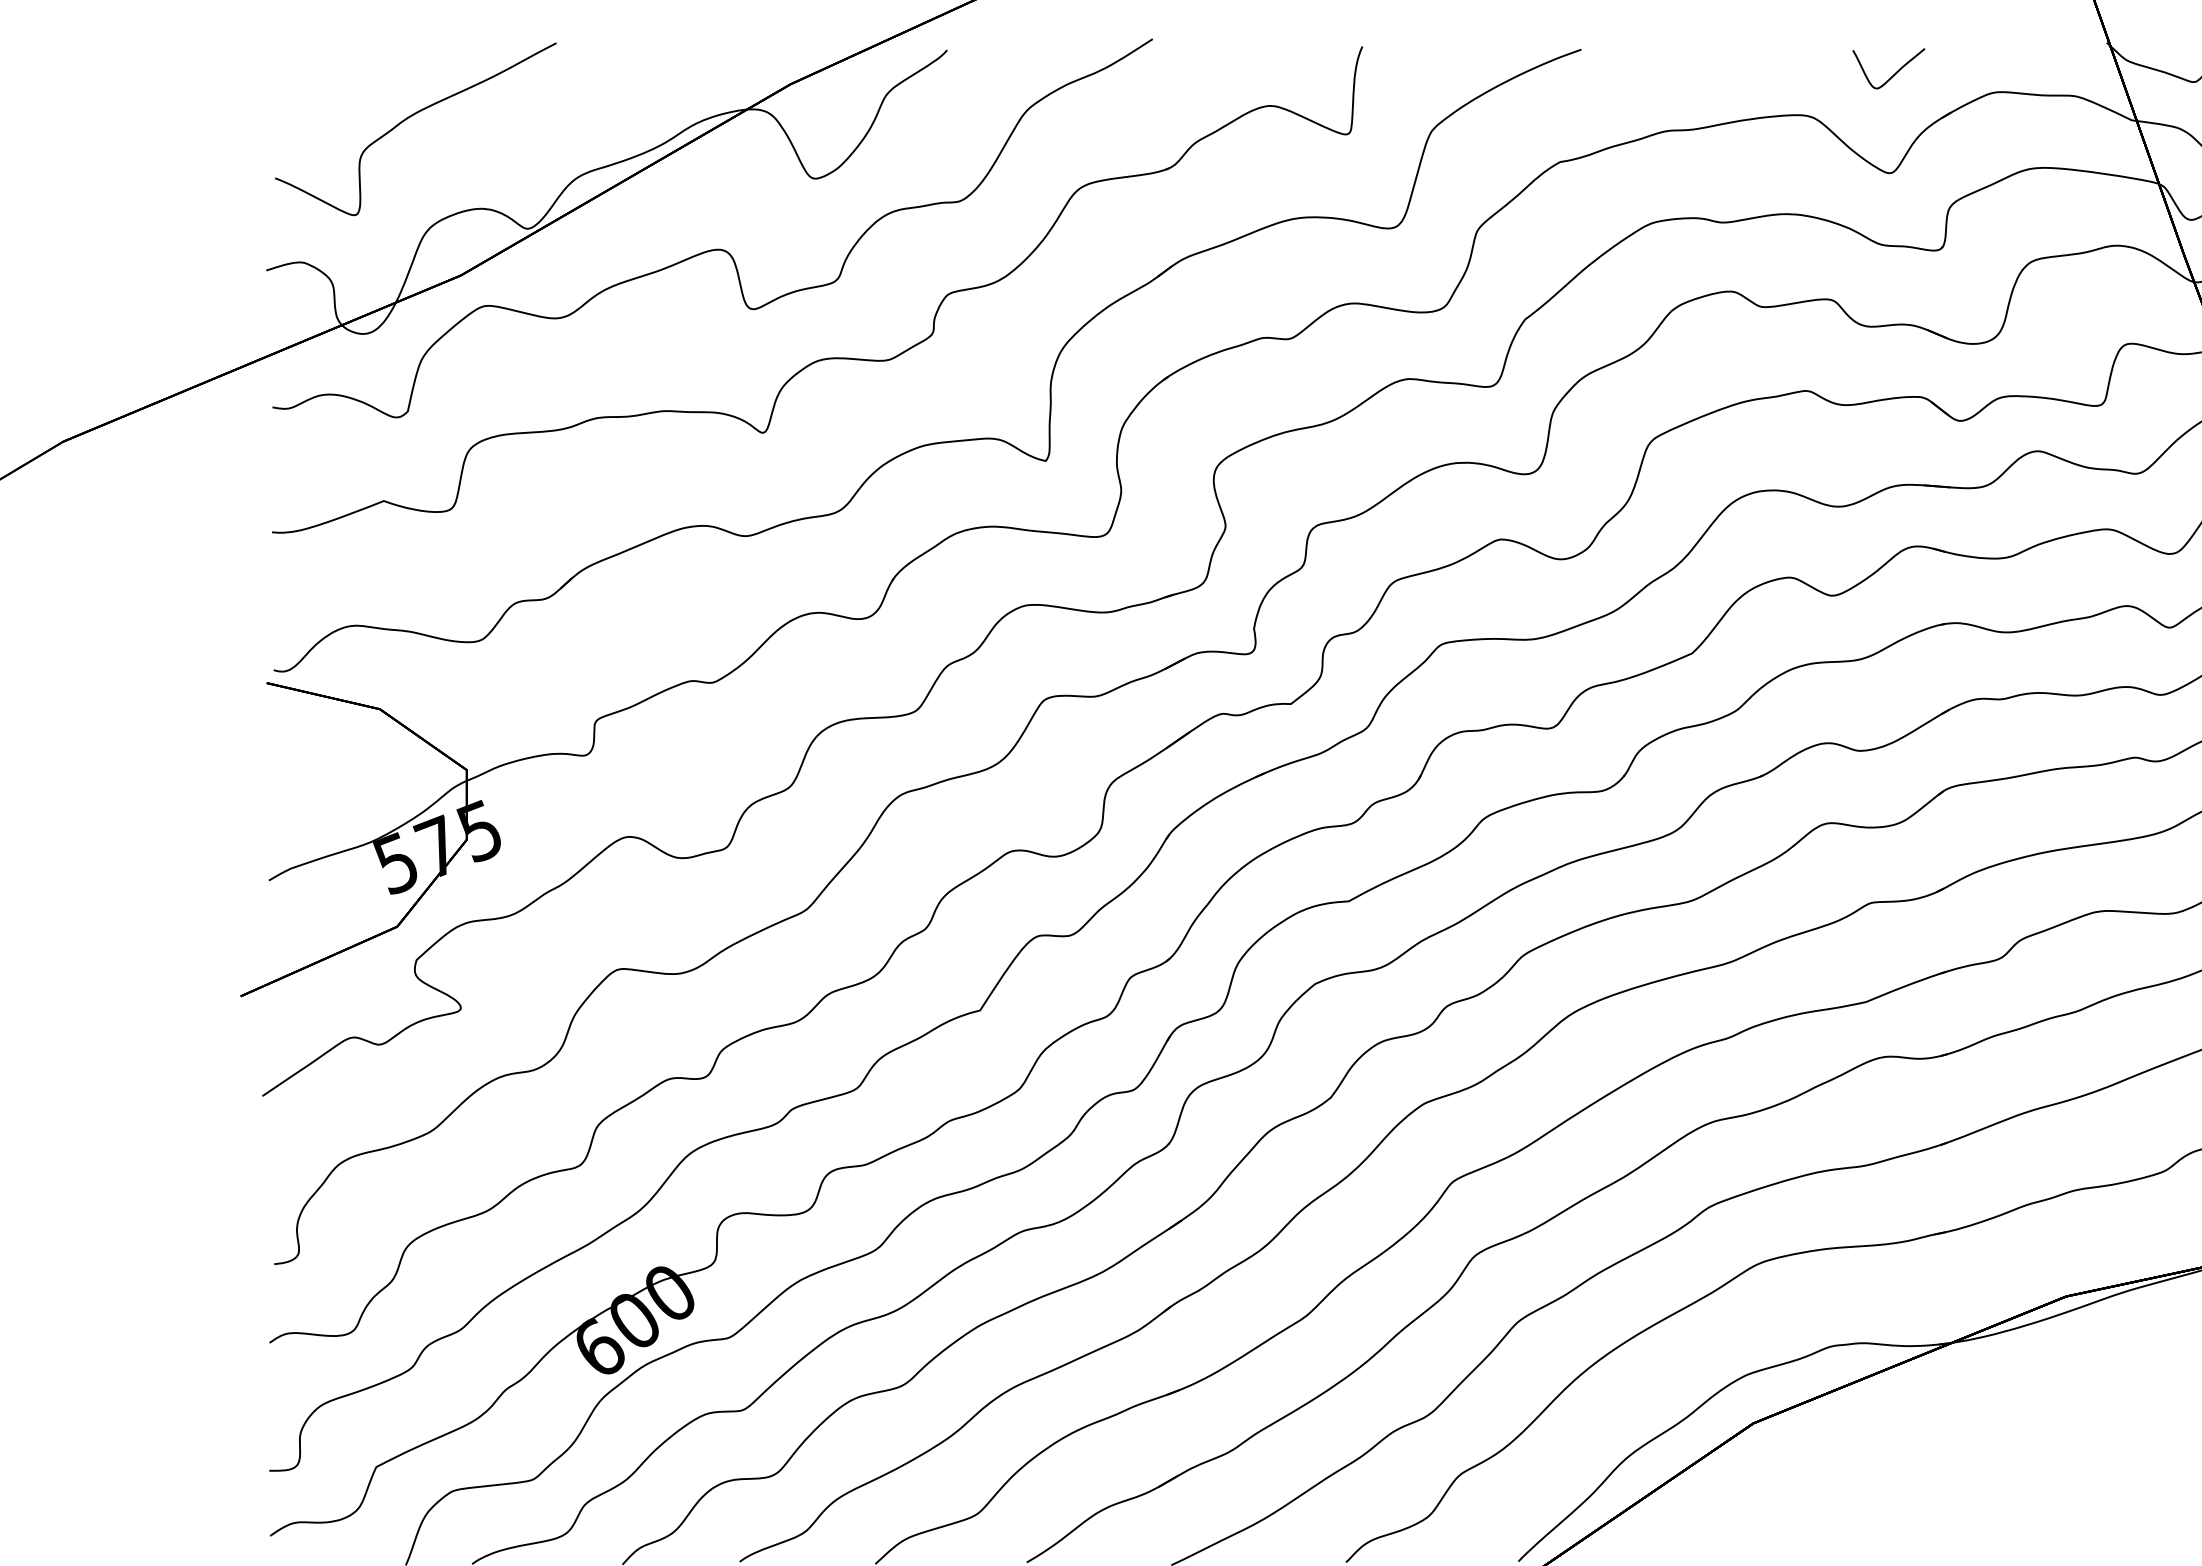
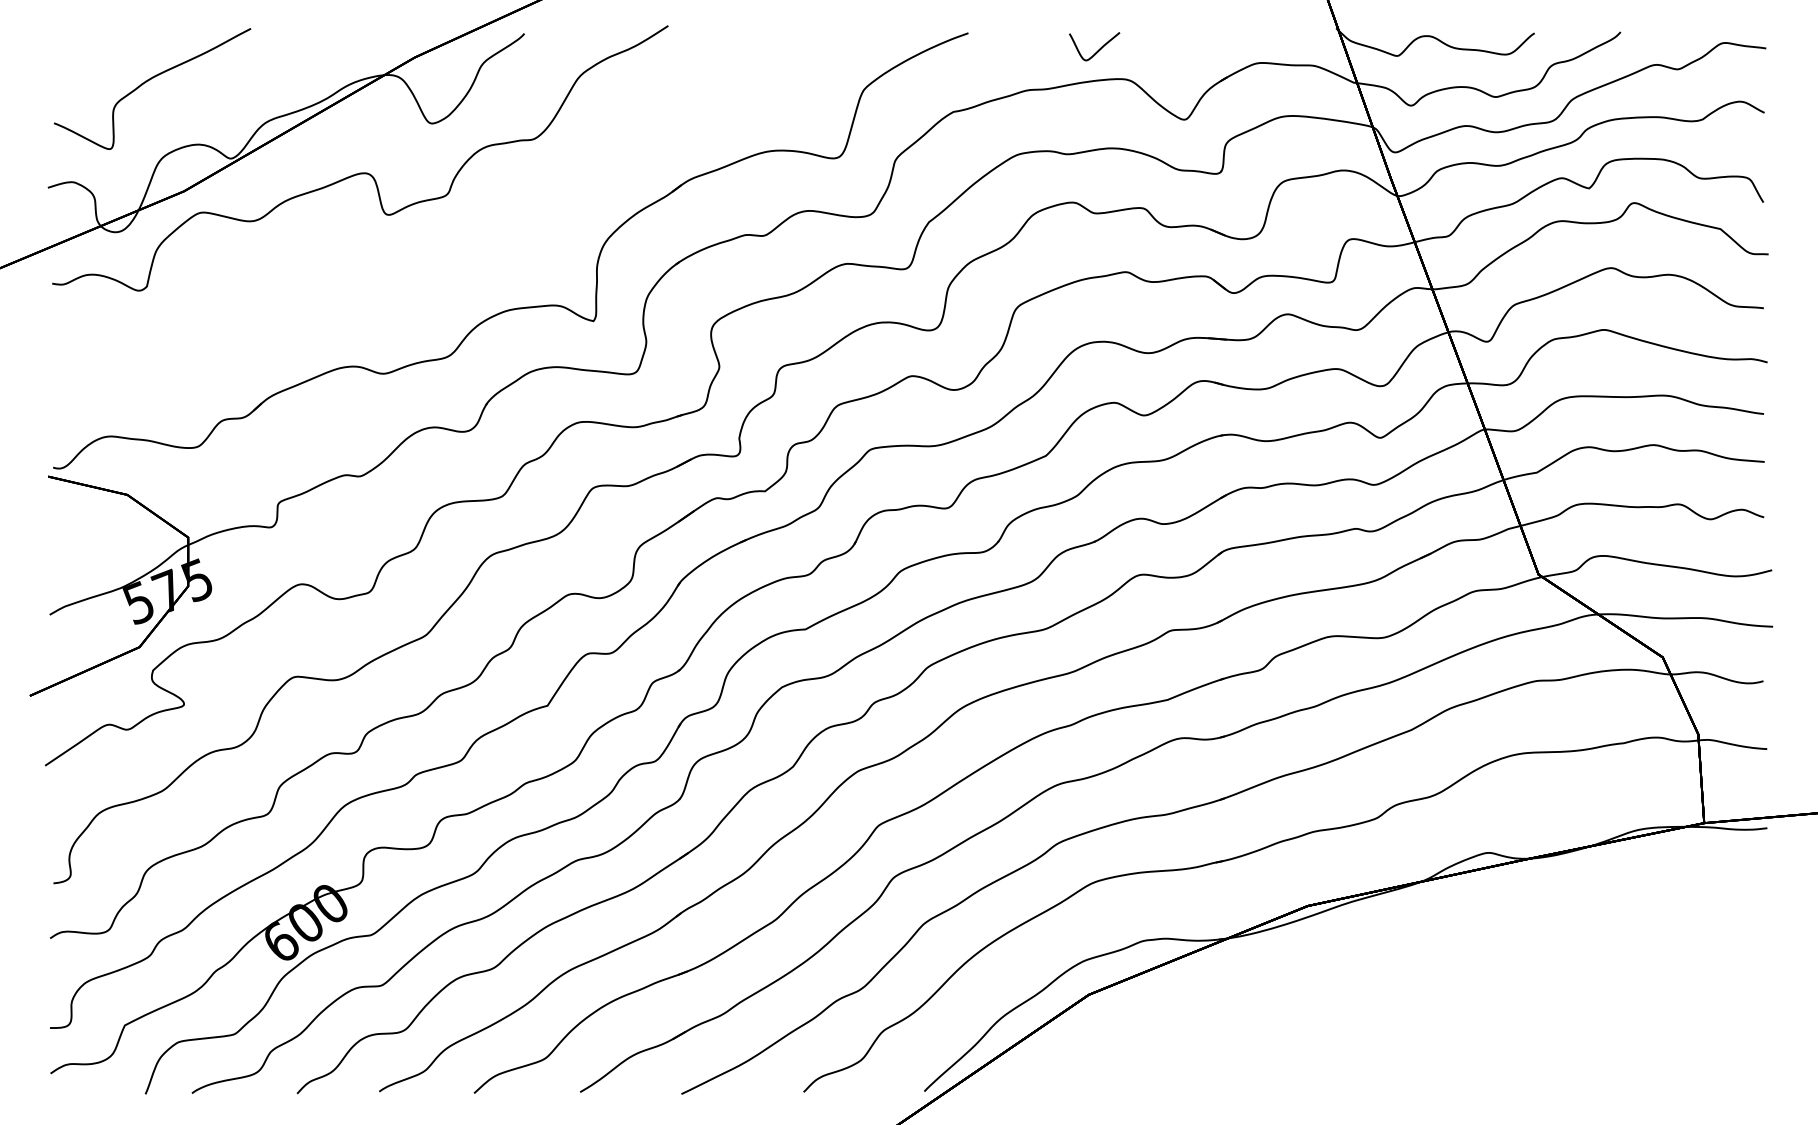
curve: (1894, 72) -> (1098, 49), moved
part: (827, 357) -> (440, 248), removed

